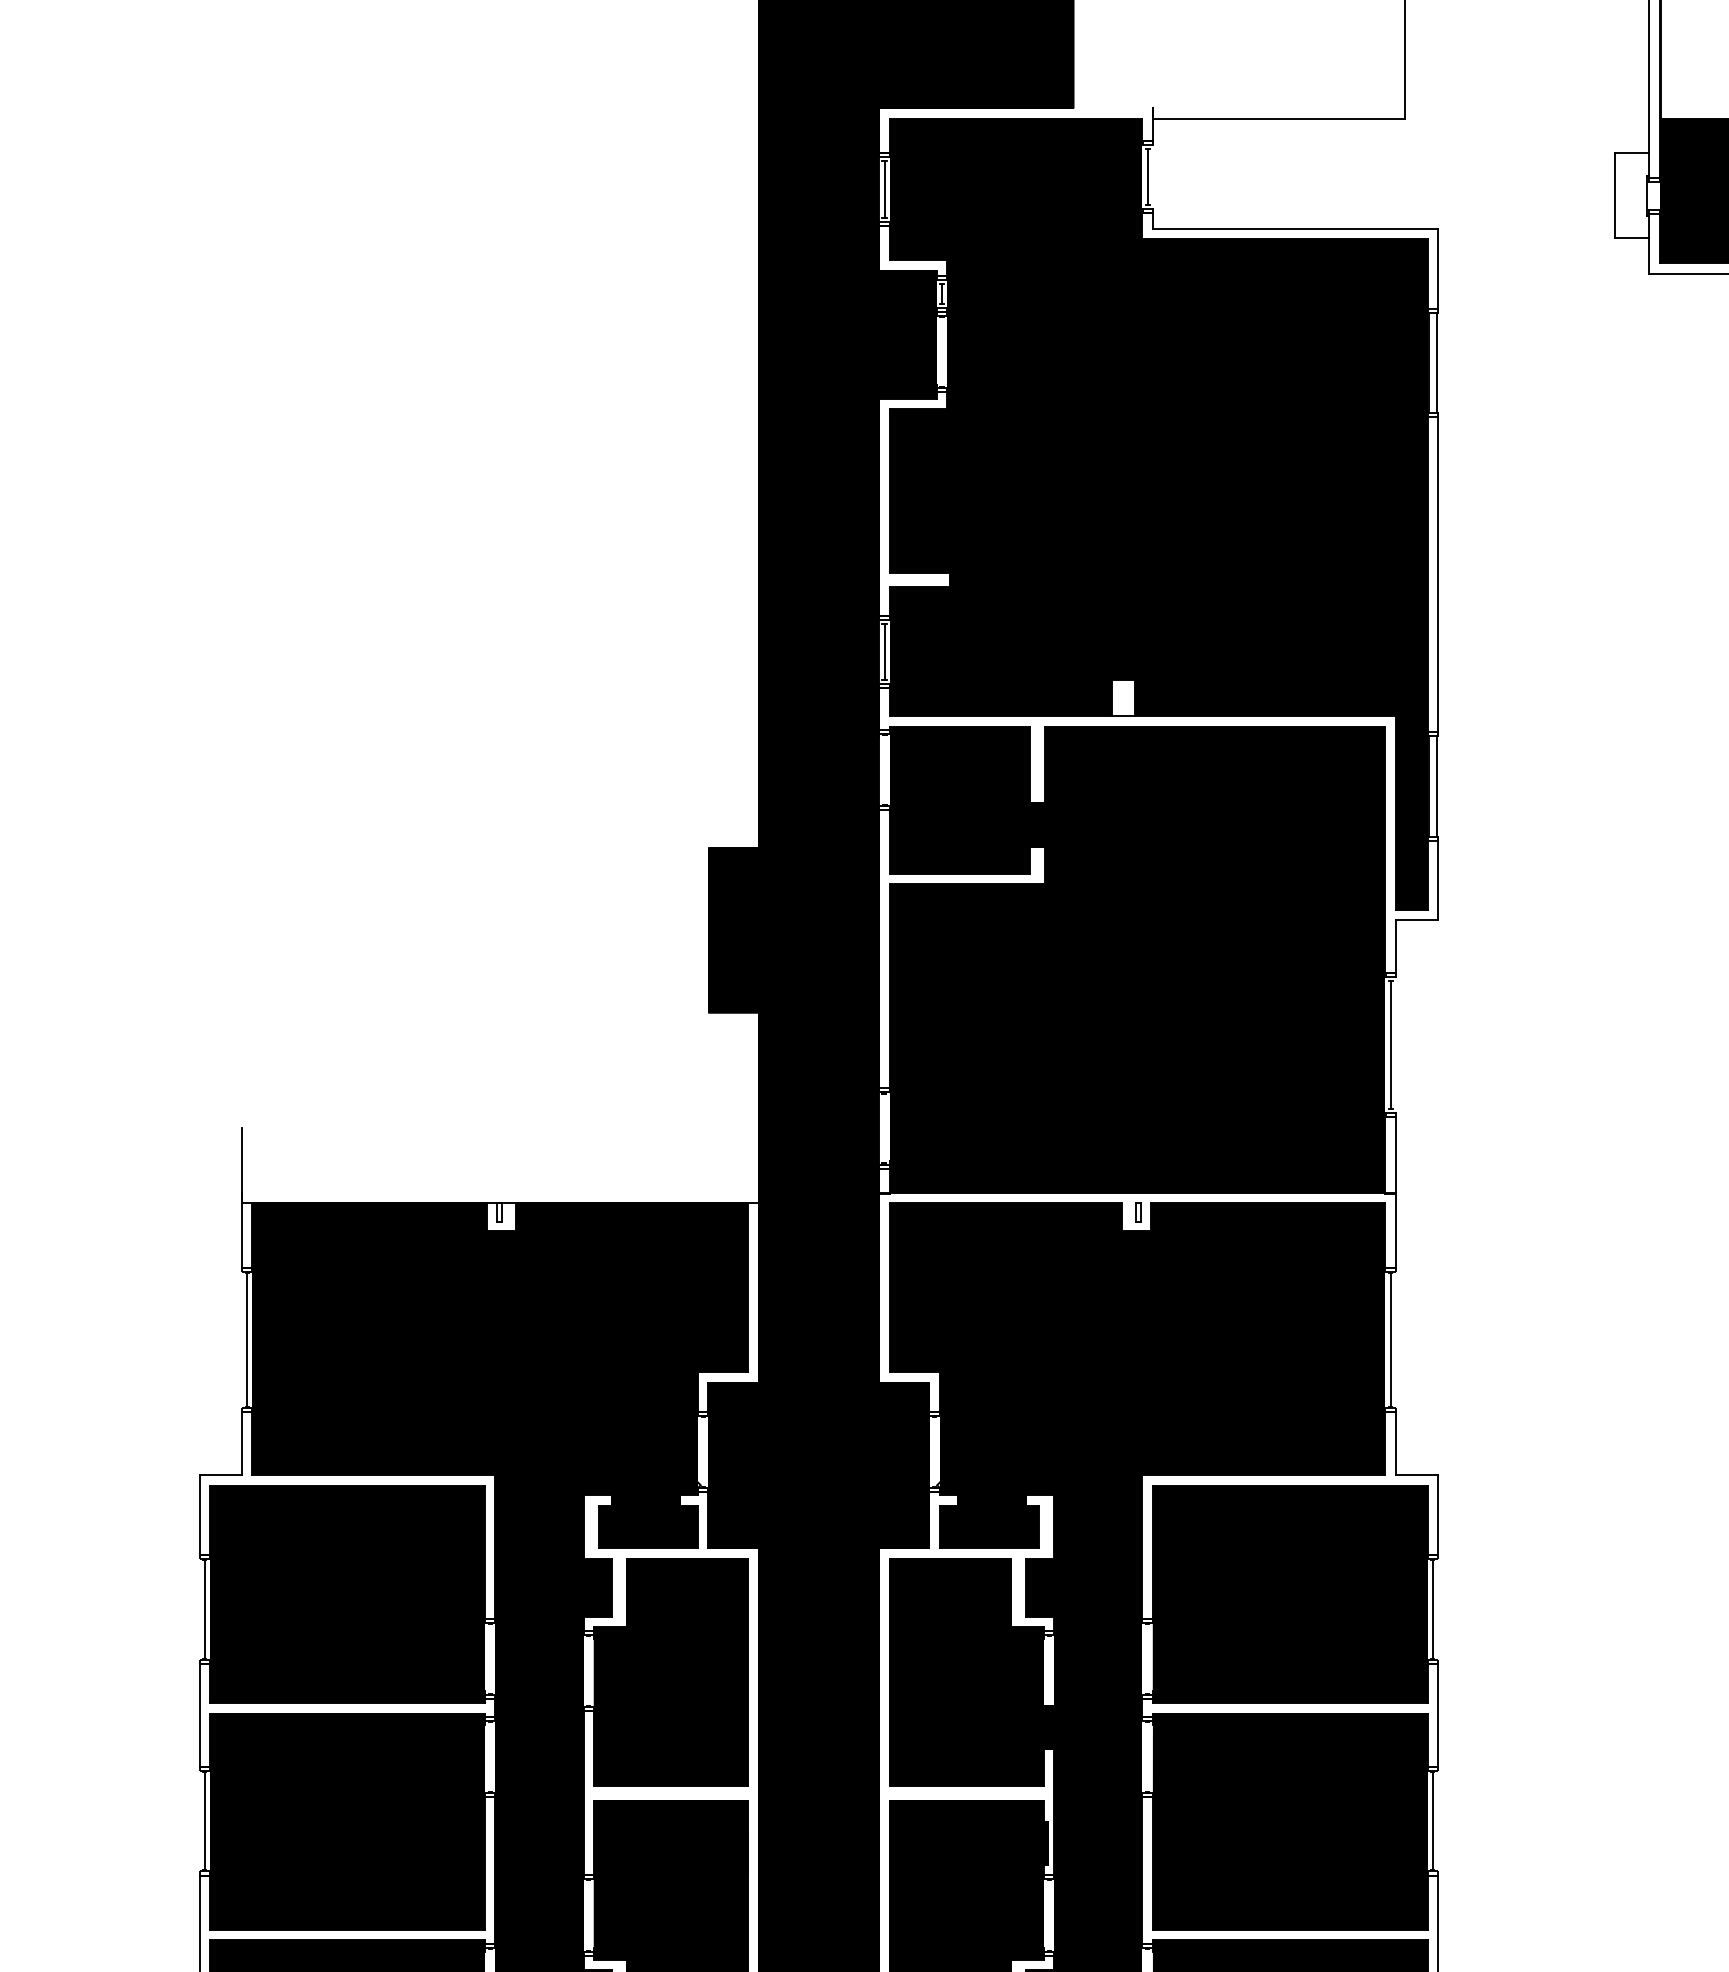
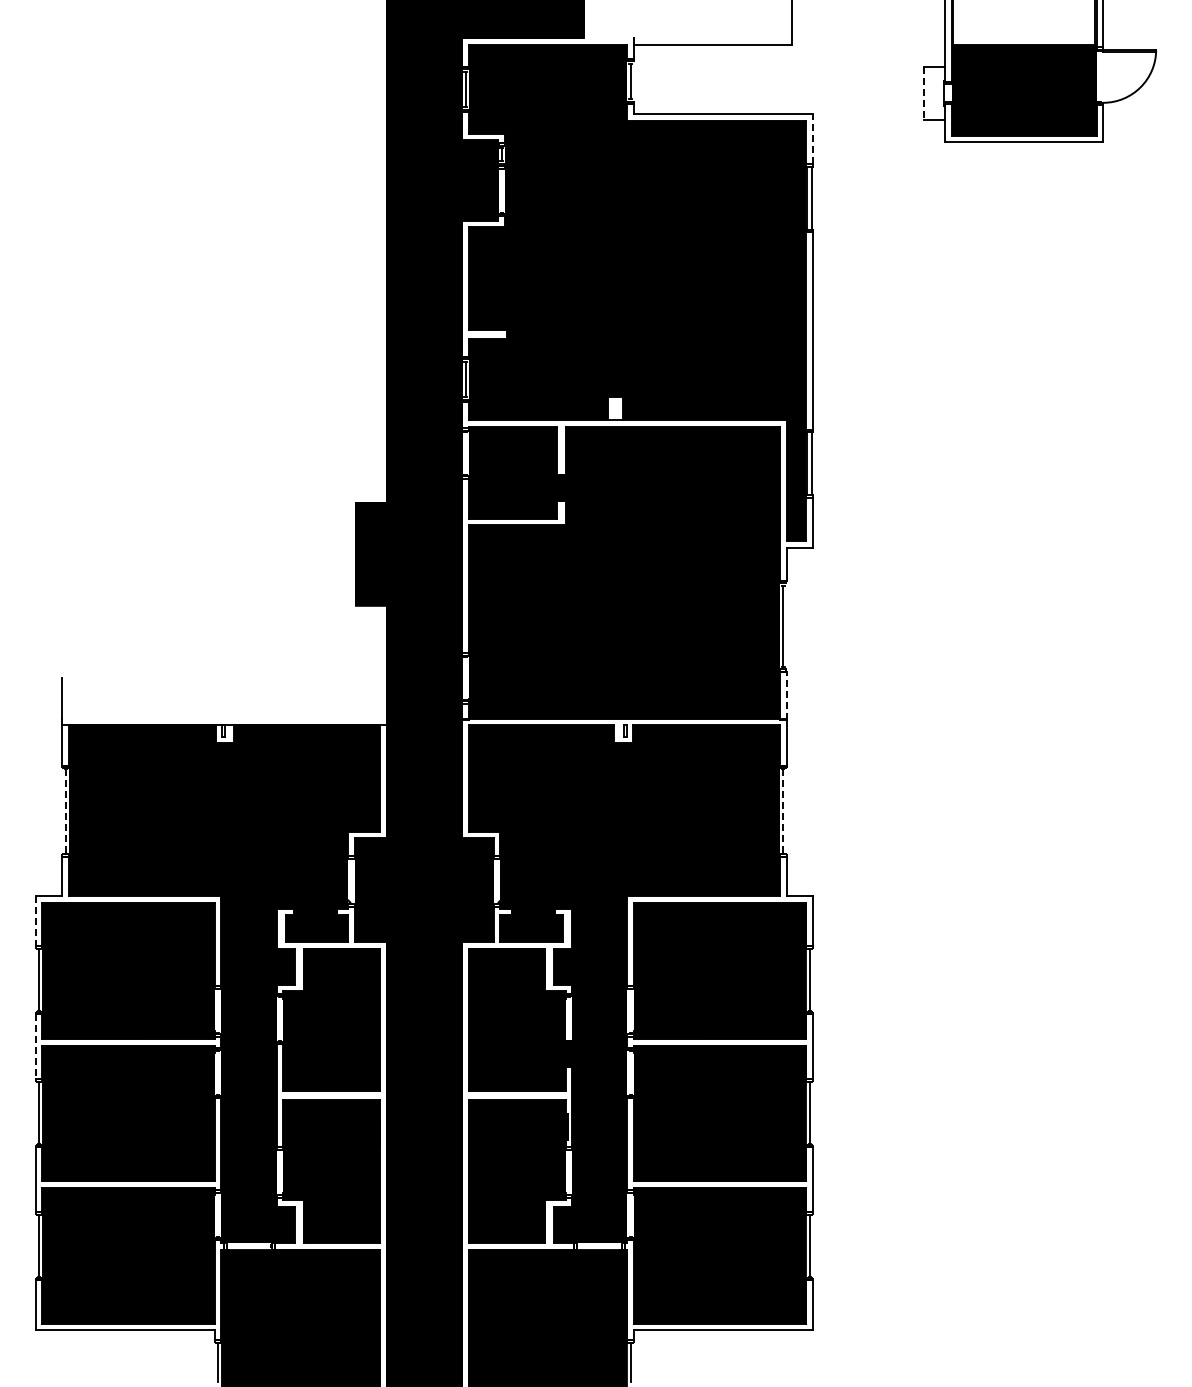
line: (1614, 196) -> (923, 93), solid -> dashed
line: (1438, 269) -> (813, 139), solid -> dashed
line: (1395, 1155) -> (786, 695), solid -> dashed
line: (246, 1340) -> (65, 811), solid -> dashed
line: (1391, 1340) -> (783, 811), solid -> dashed
line: (199, 1515) -> (35, 921), solid -> dashed
line: (199, 1716) -> (35, 1047), solid -> dashed

